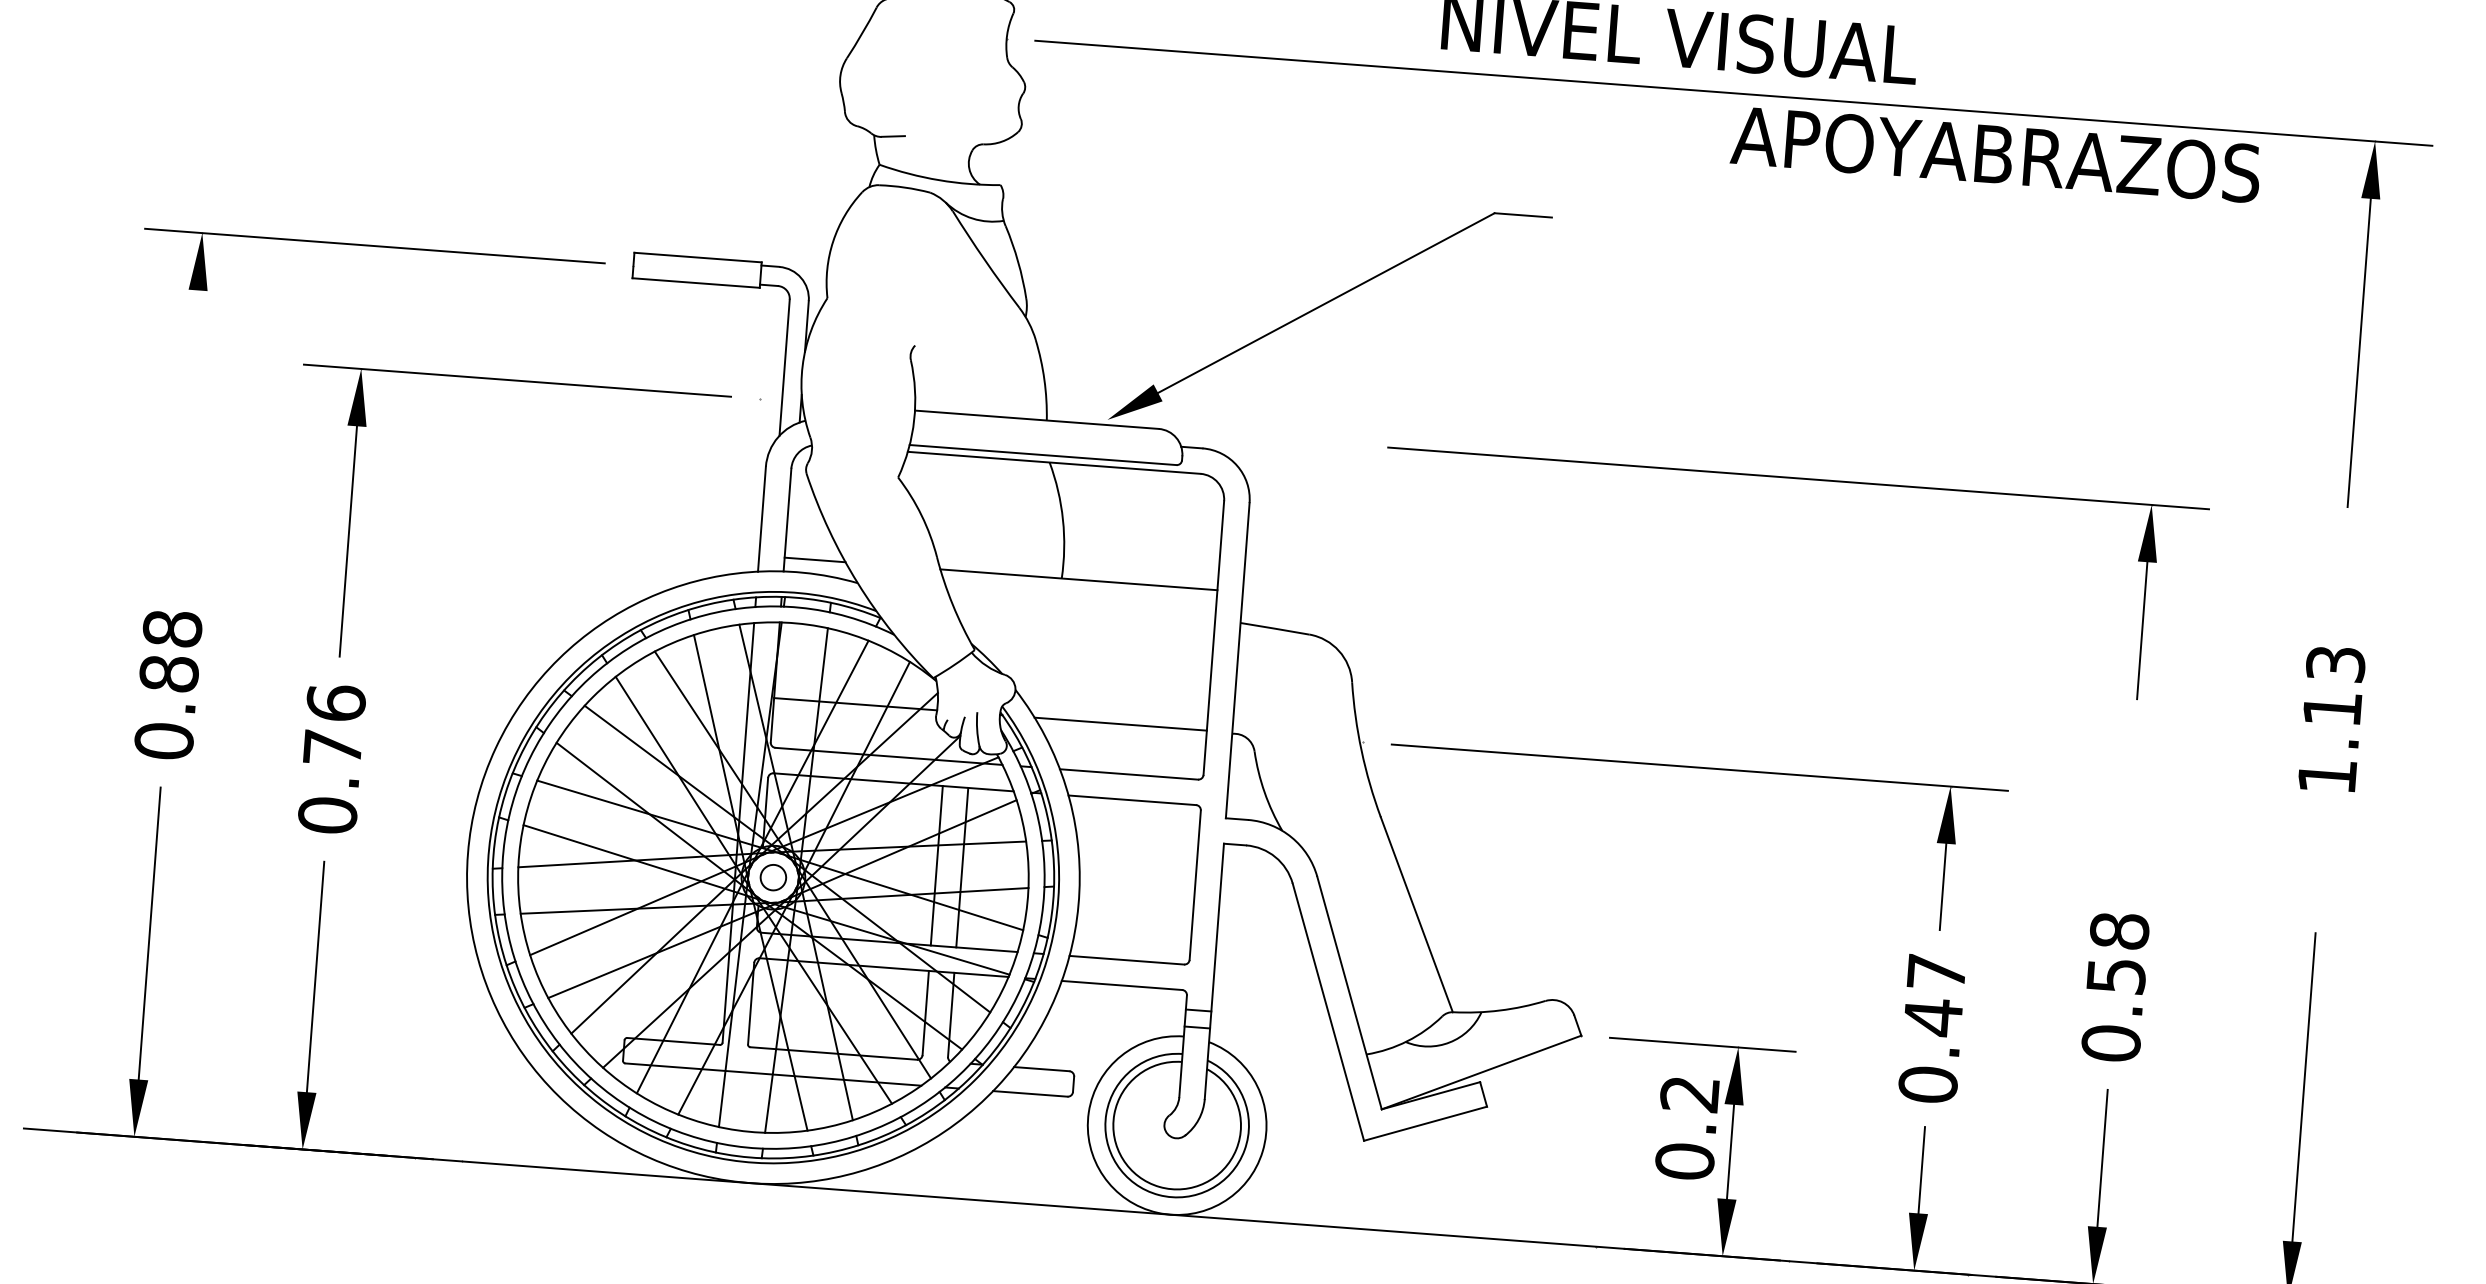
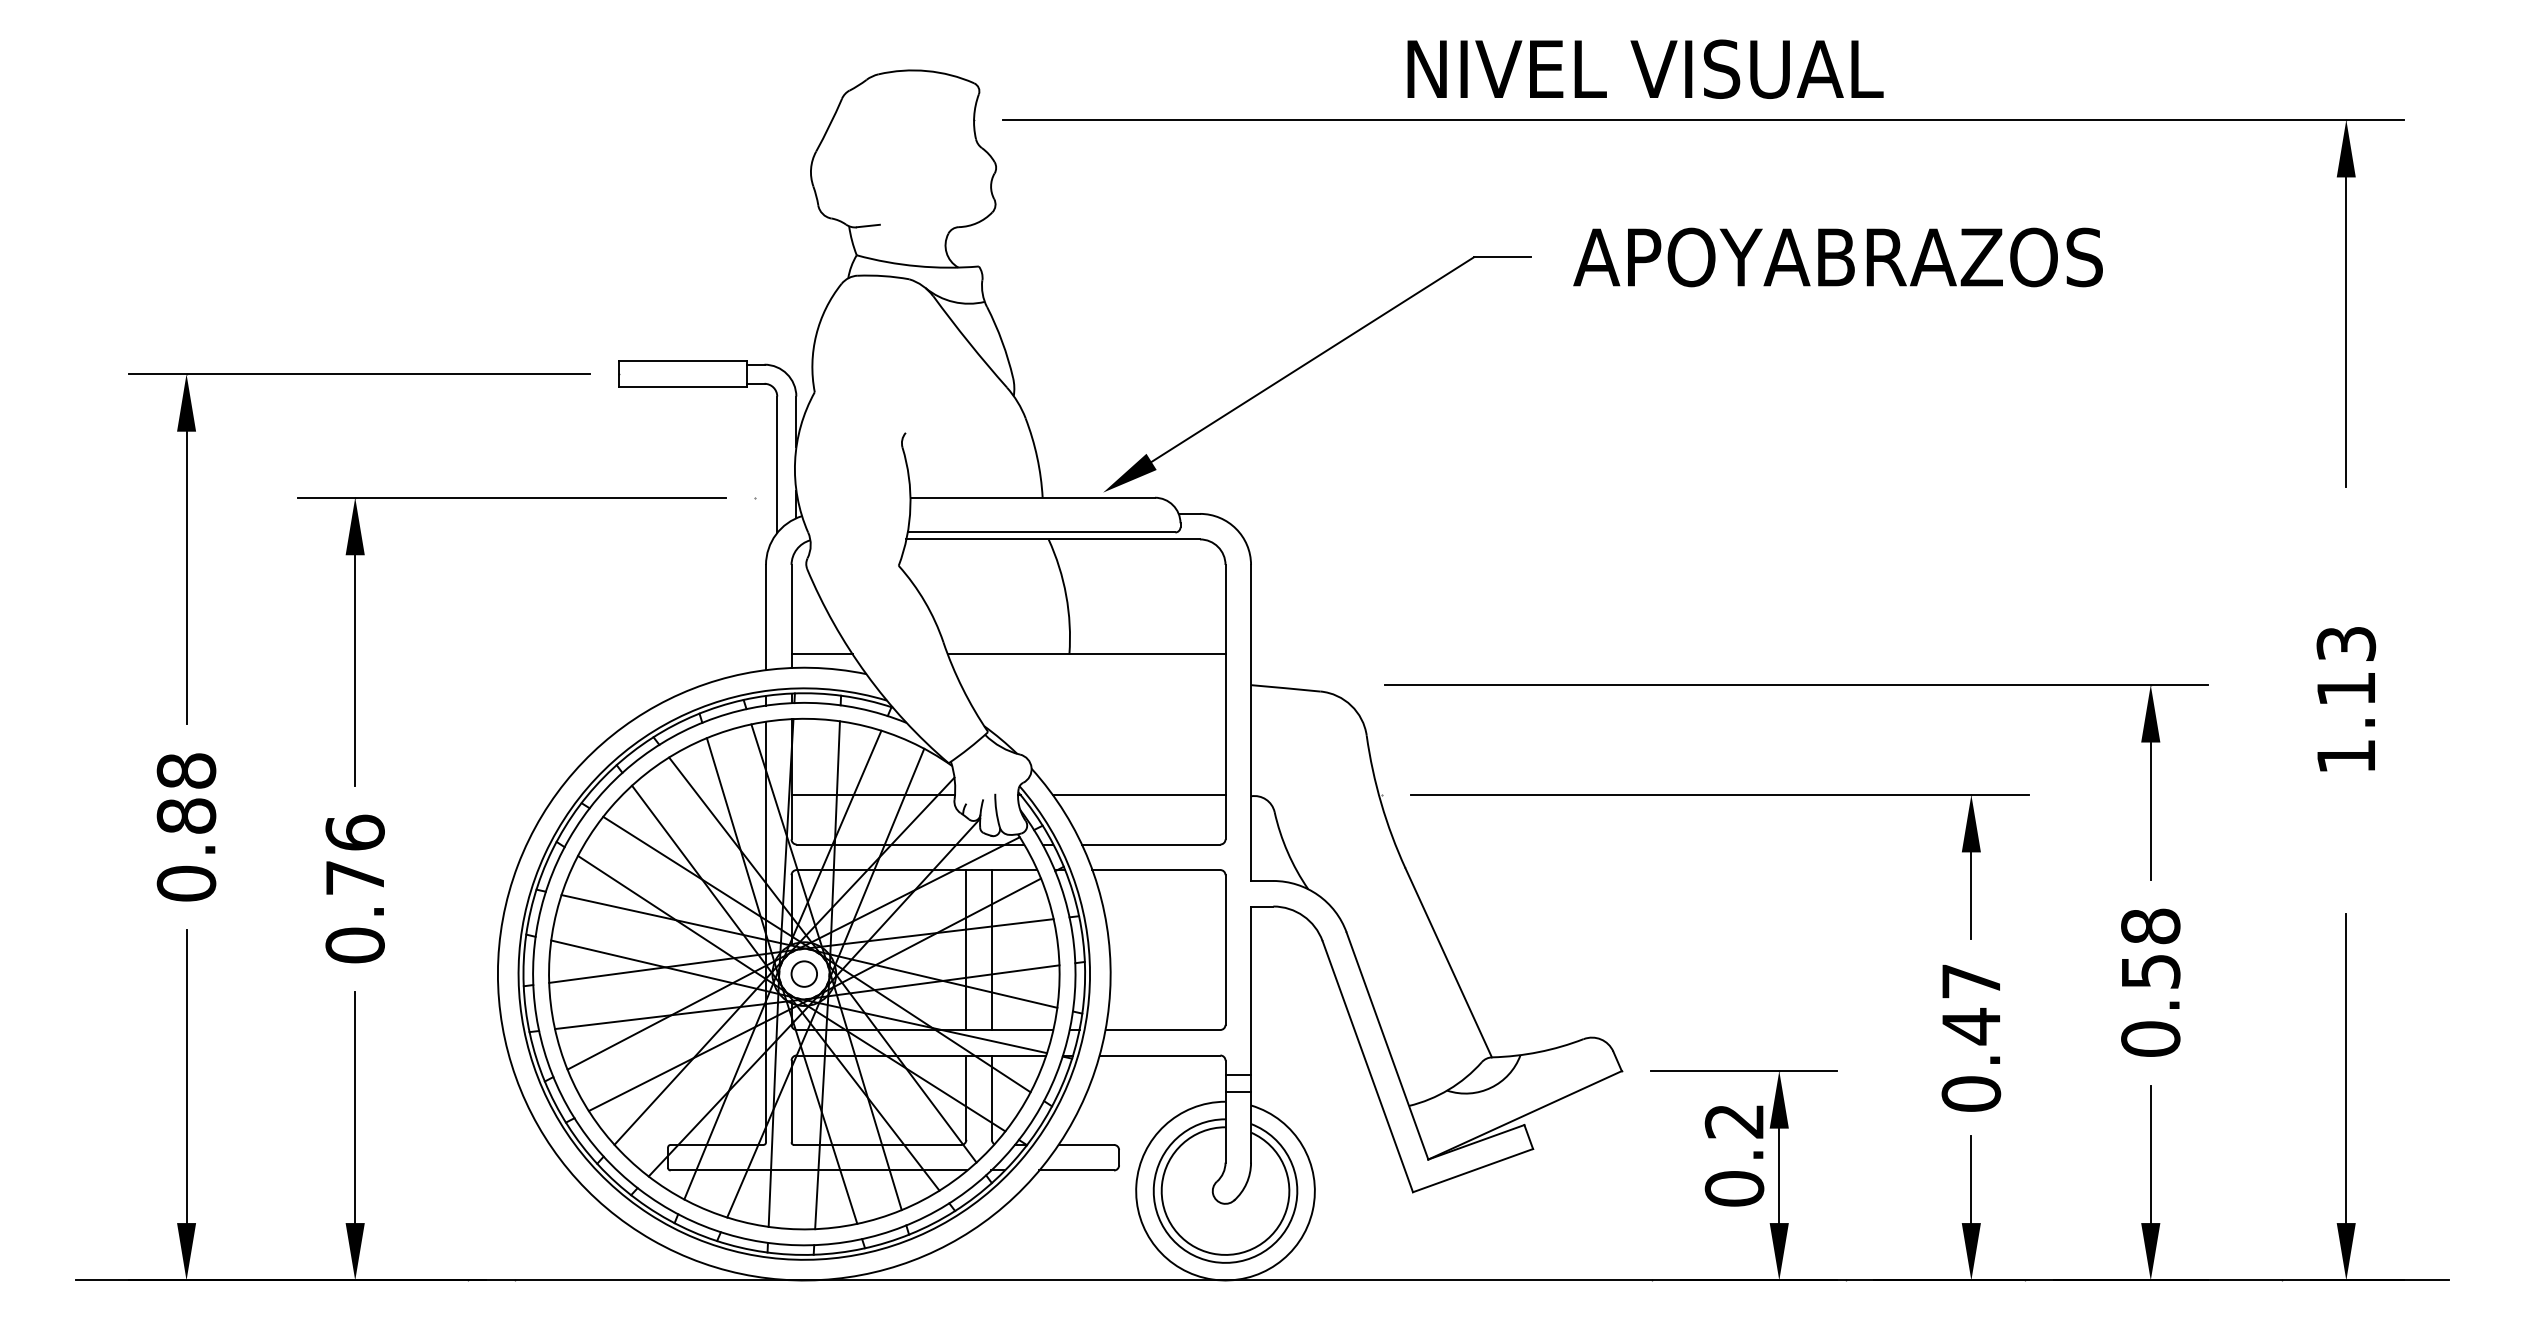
text: (1995, 154) -> (1837, 257), moved
line: (187, 435) -> (186, 577), added
part: (1798, 478) -> (1796, 685), moved

